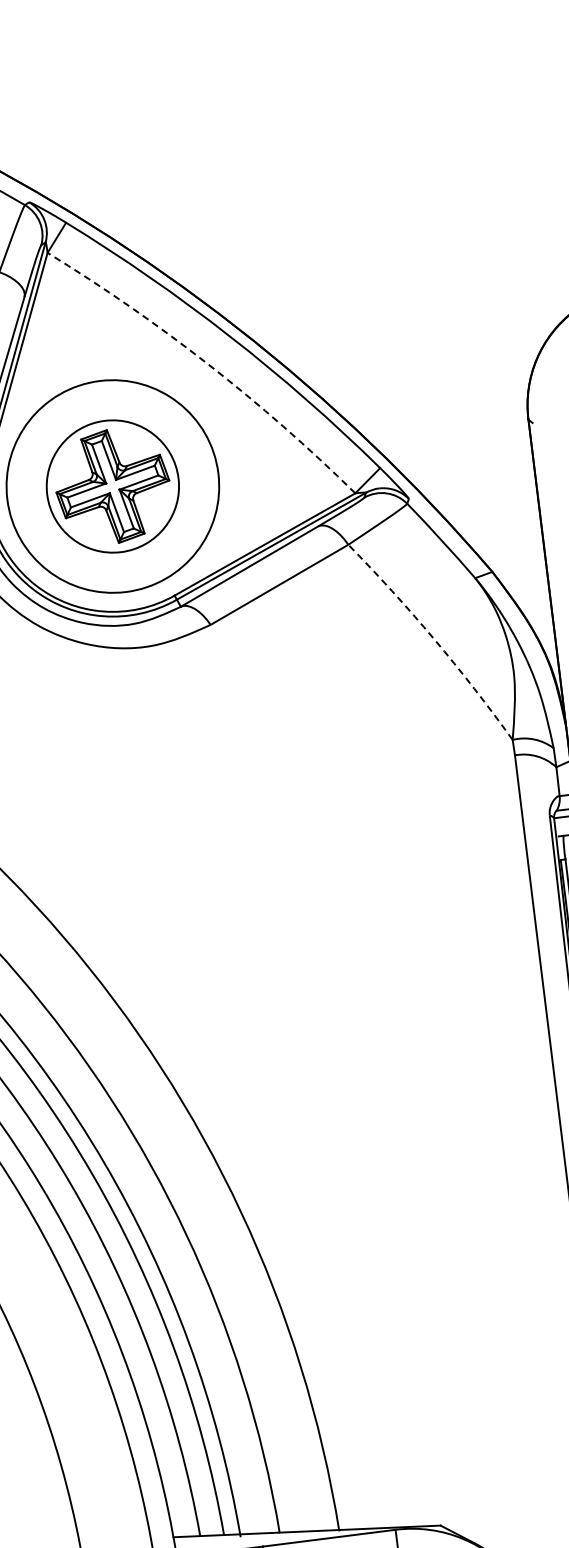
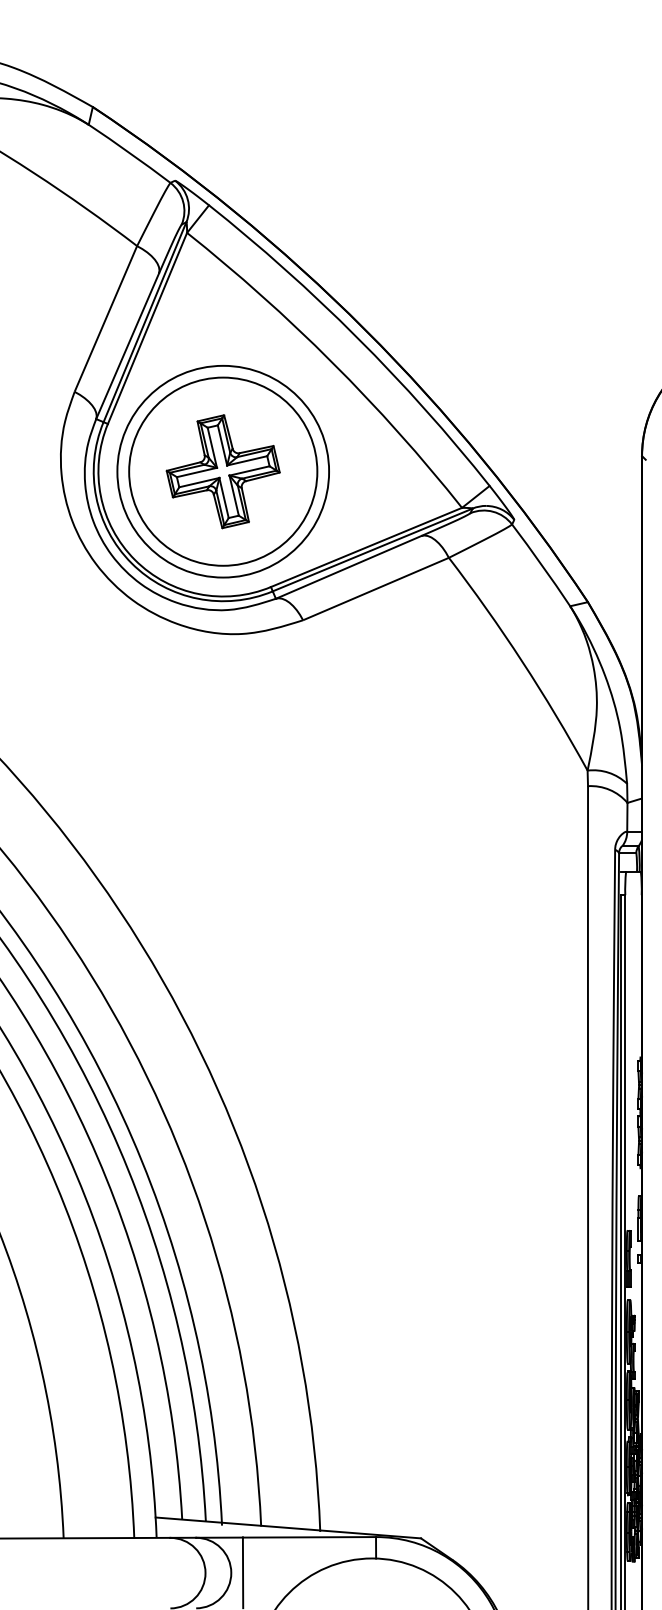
arc: (208, 364) -> (332, 362), dashed -> solid
circle: (113, 486) -> (223, 471), size x1.43
arc: (434, 639) -> (522, 661), dashed -> solid

